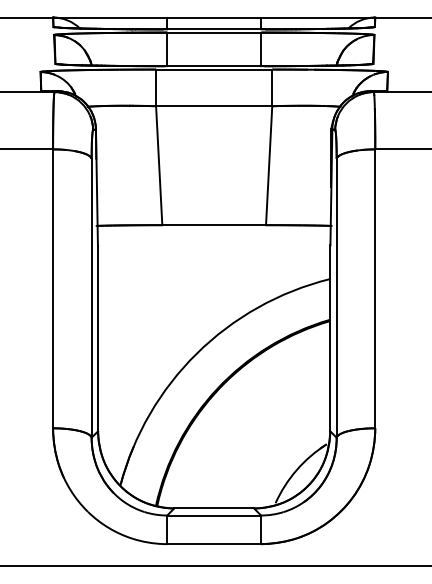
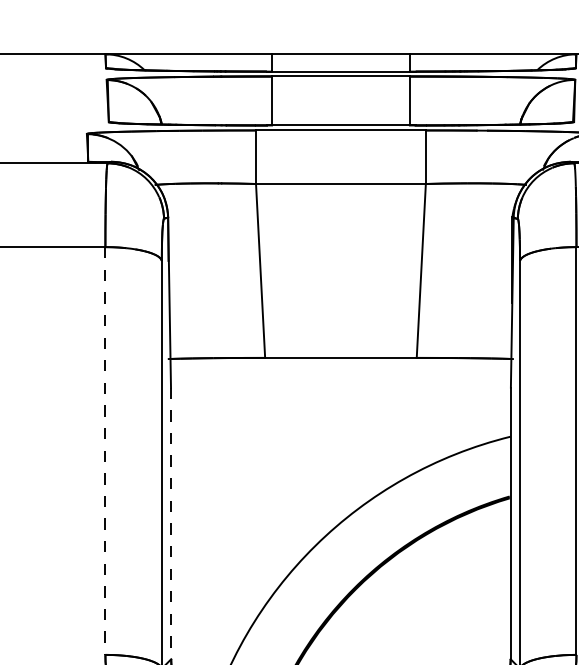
line: (53, 289) -> (106, 451), solid -> dashed
line: (98, 338) -> (171, 523), solid -> dashed

